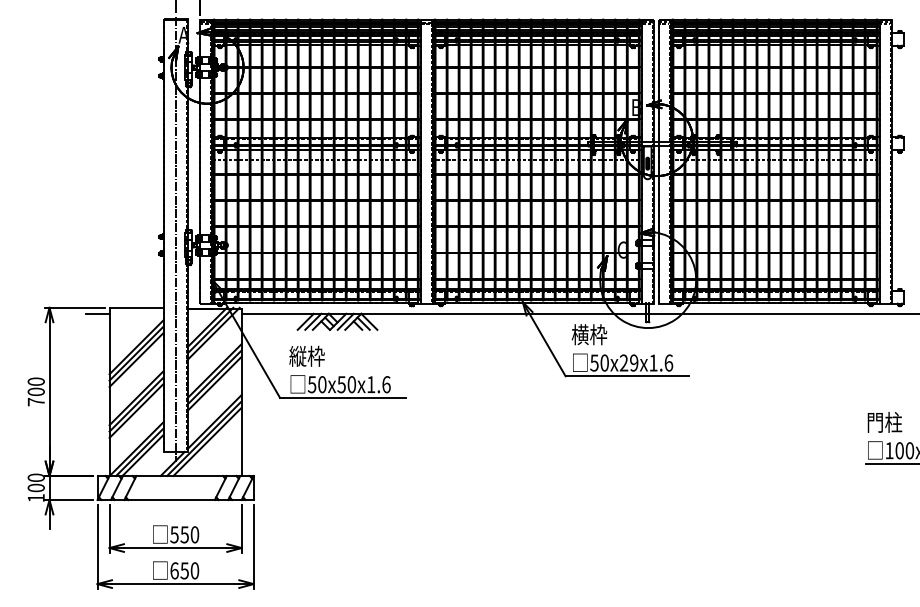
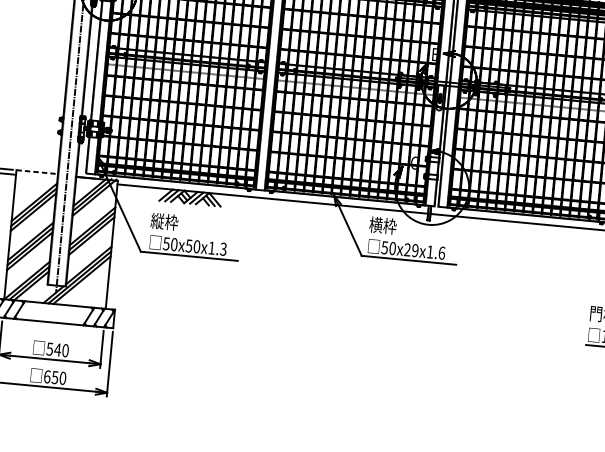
line: (137, 307) -> (37, 171), solid -> dashed
text: (386, 384) -> (223, 249), 50x50x1.6 -> 50x50x1.3
text: (184, 534) -> (57, 349), 550 -> 540

